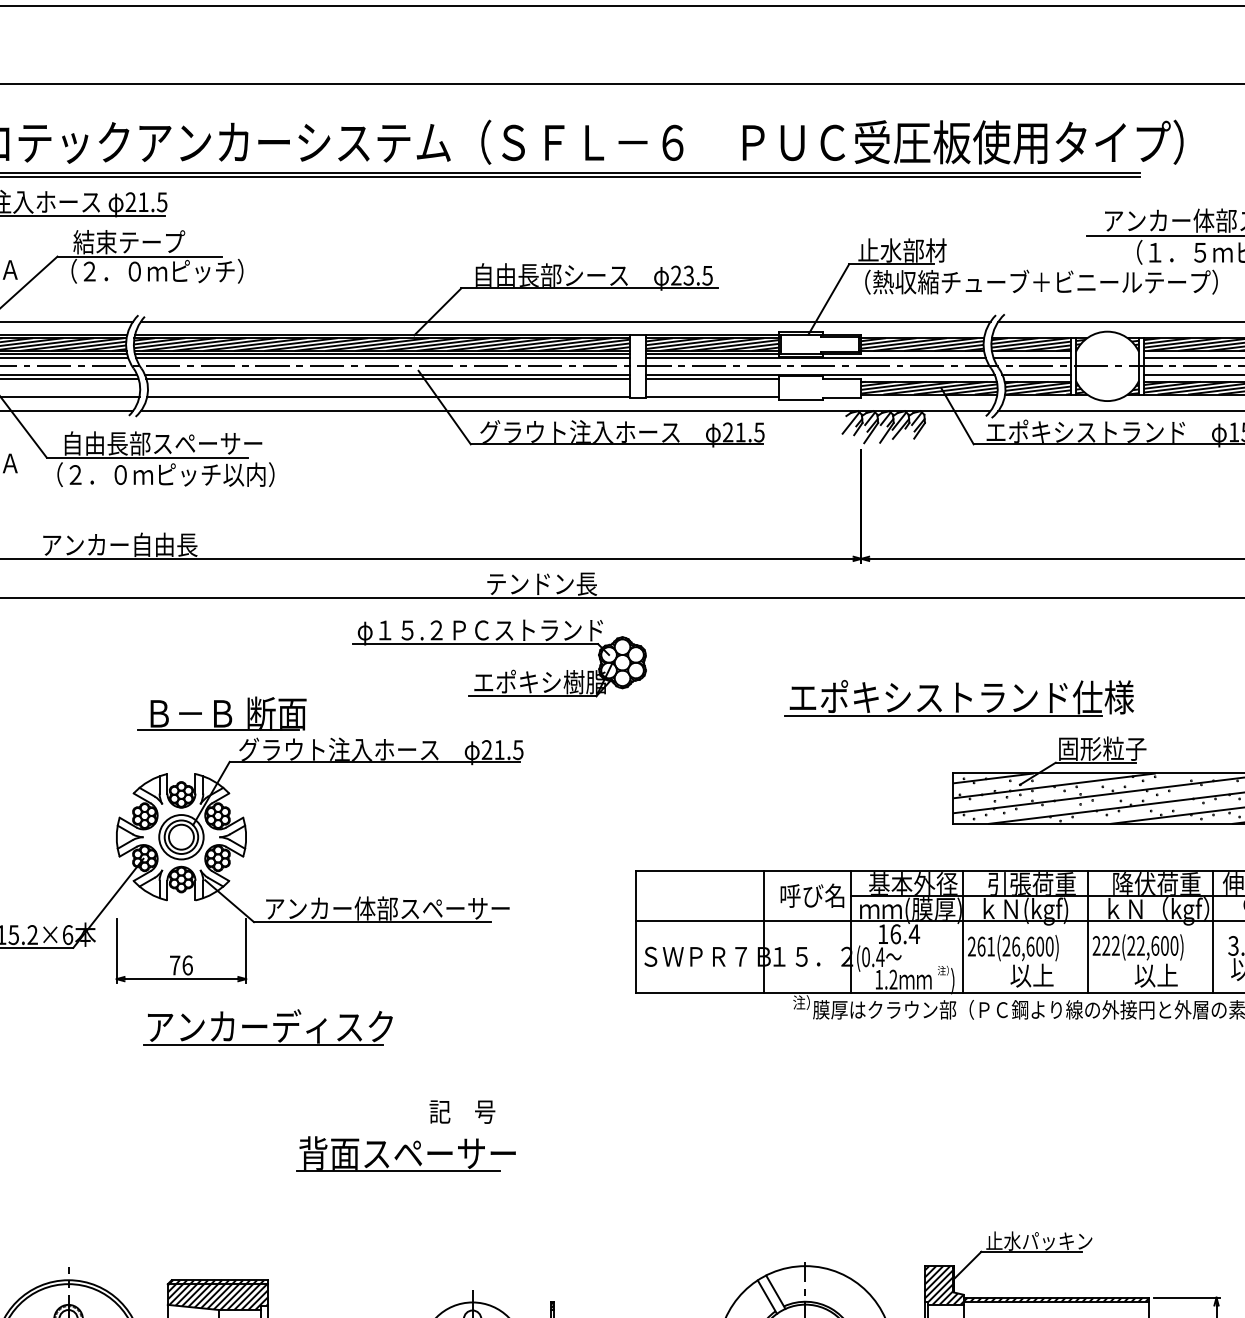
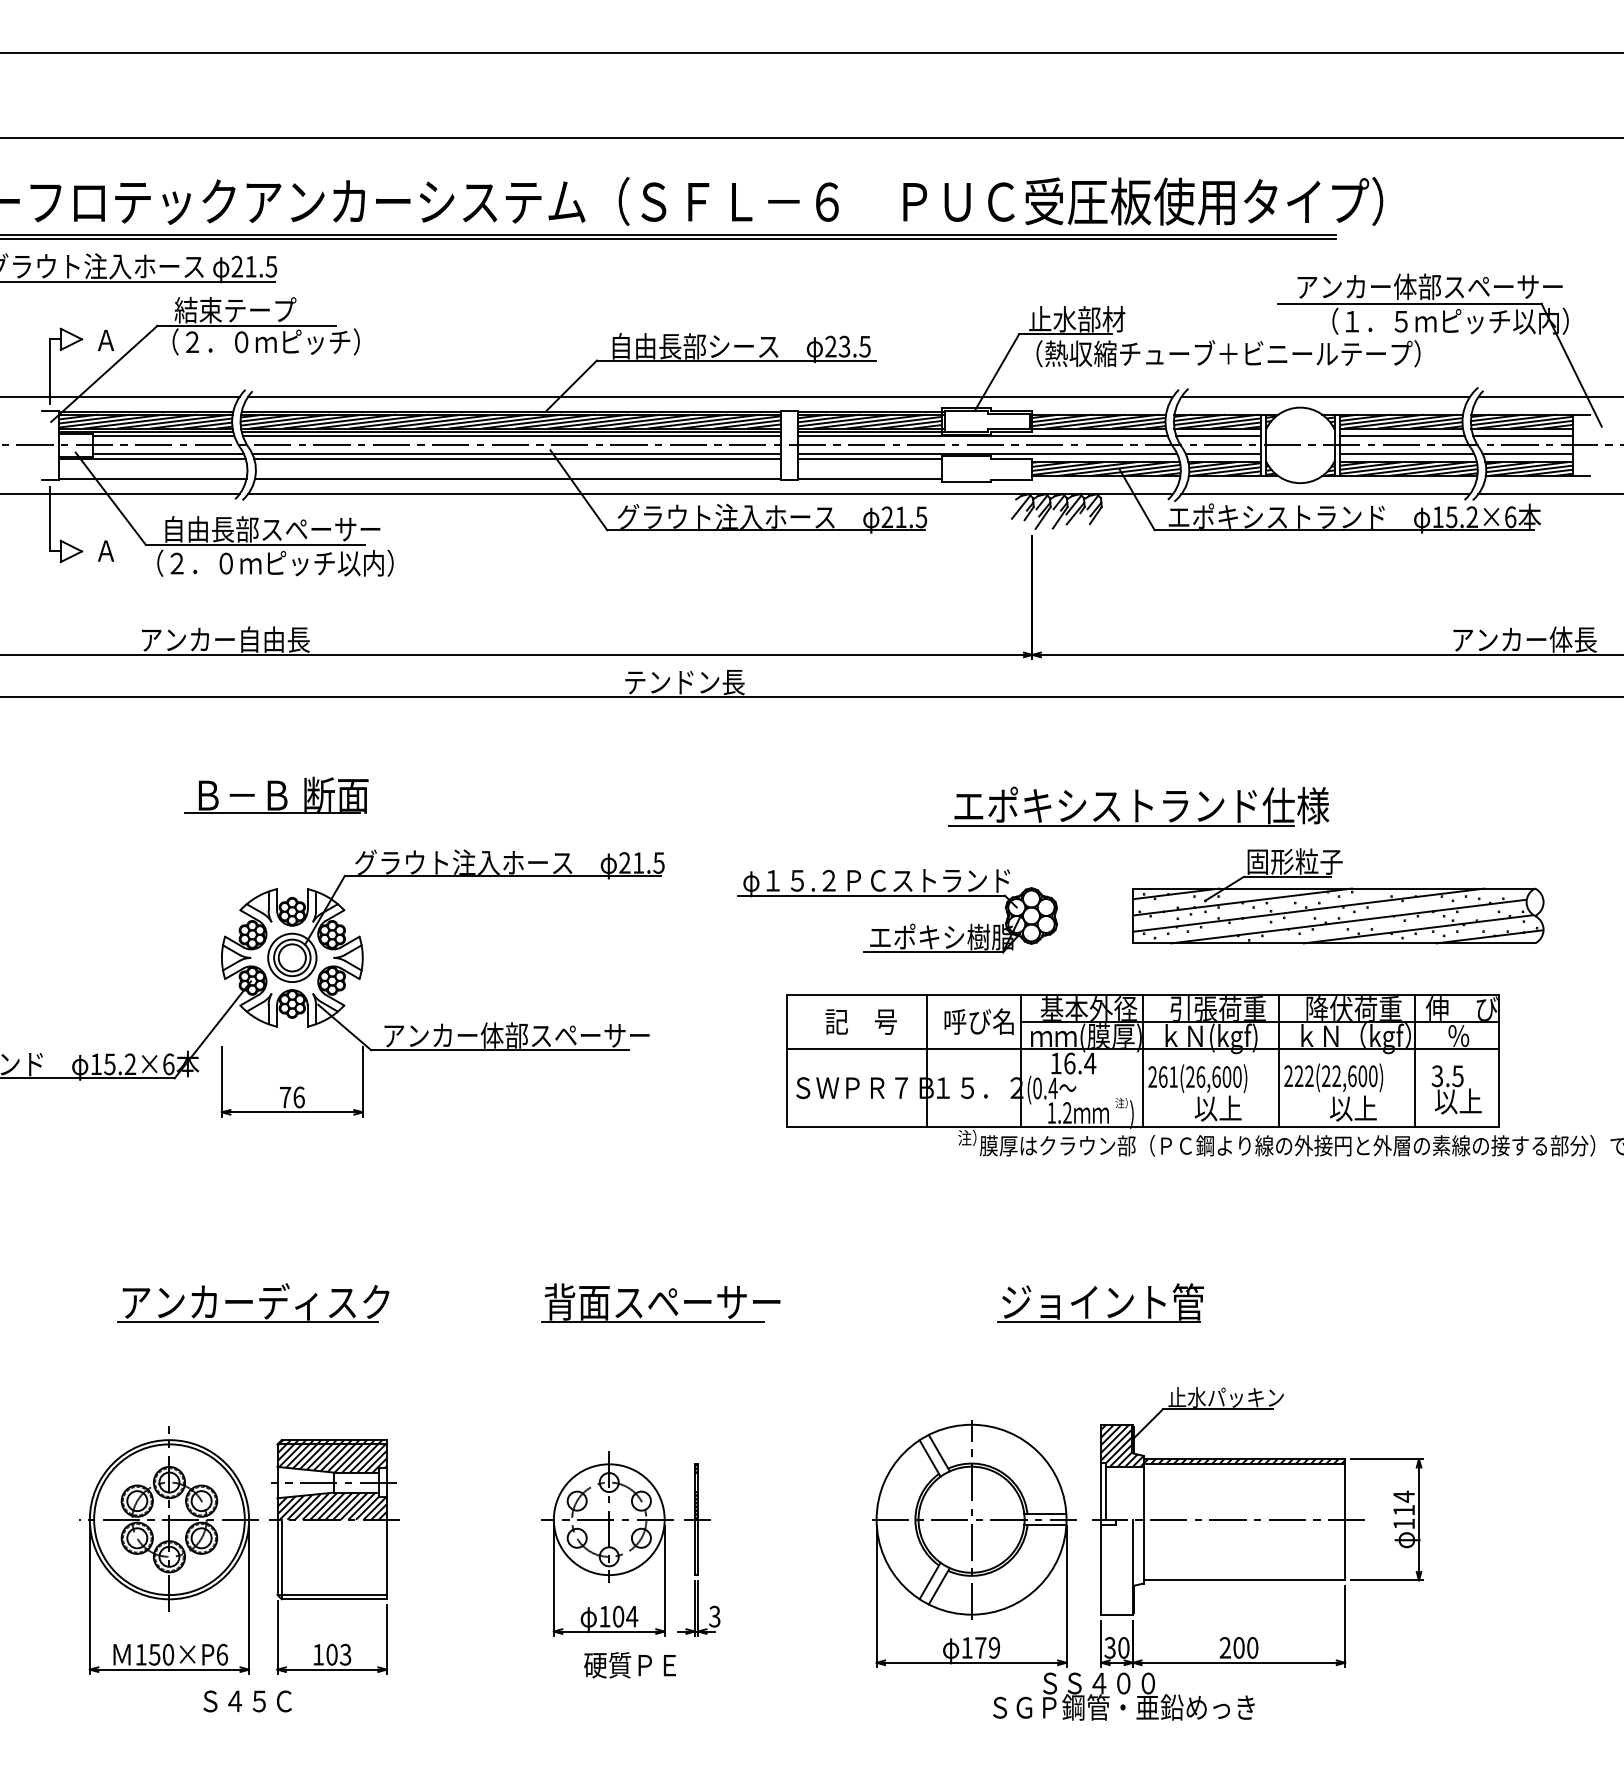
part: (499, 644) -> (897, 896), moved
part: (222, 712) -> (276, 794), moved
part: (267, 1027) -> (253, 1302), moved
text: (461, 1111) -> (860, 1021), moved
part: (405, 1153) -> (660, 1302), moved
part: (912, 1153) -> (1088, 1302), added

